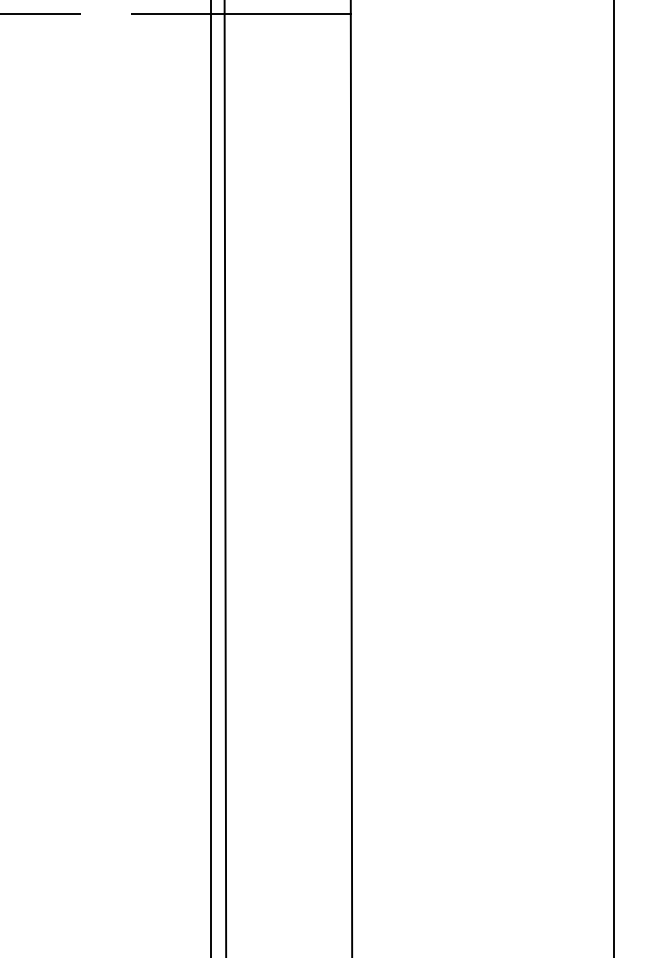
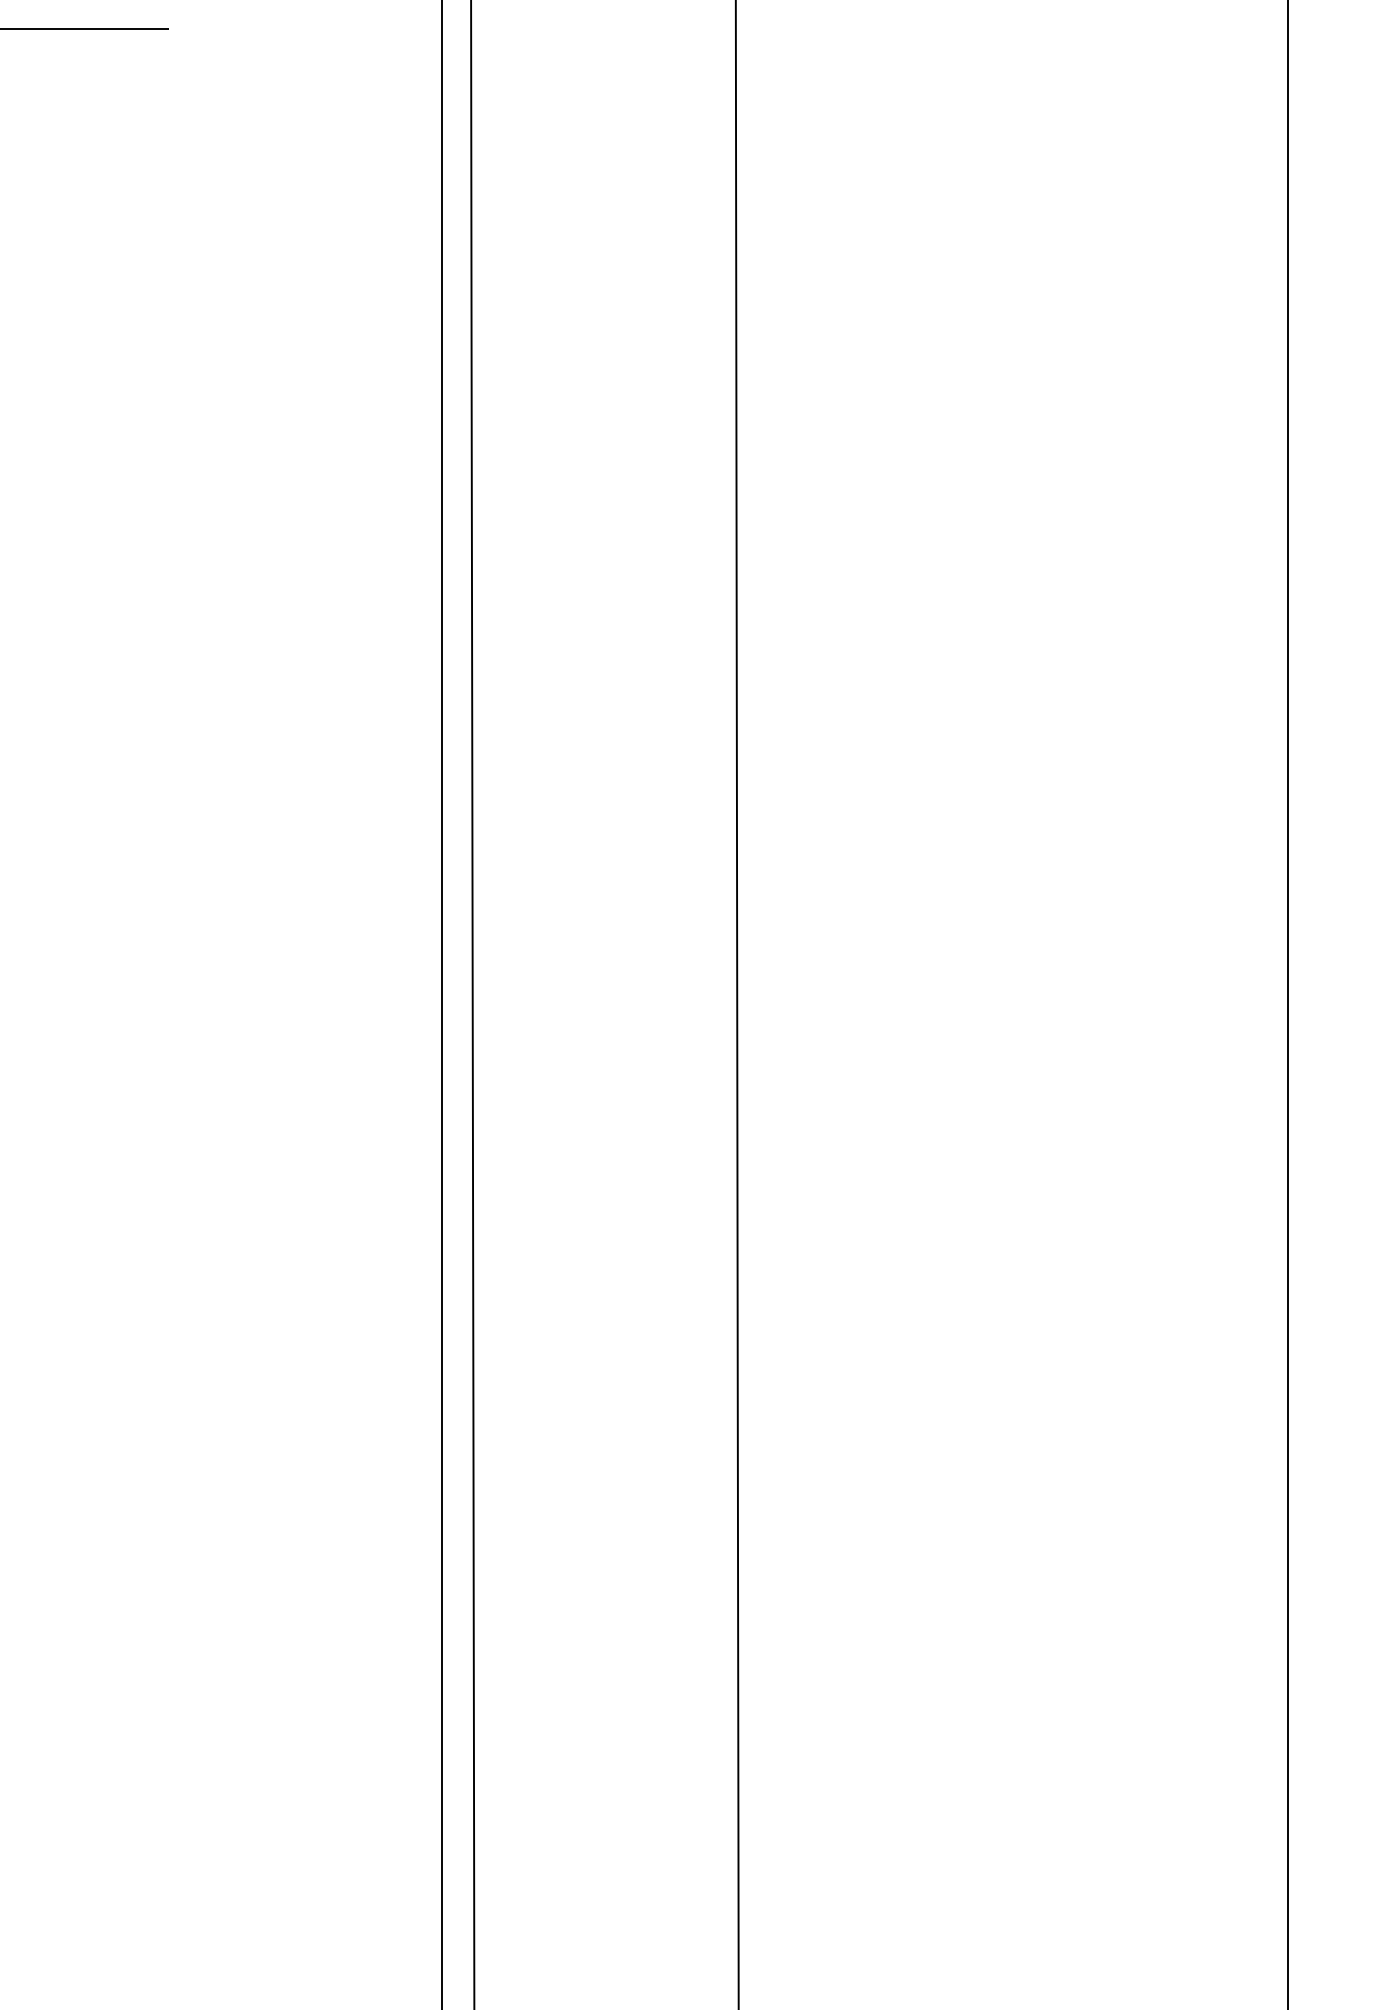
line: (241, 13) -> (506, 28), removed

